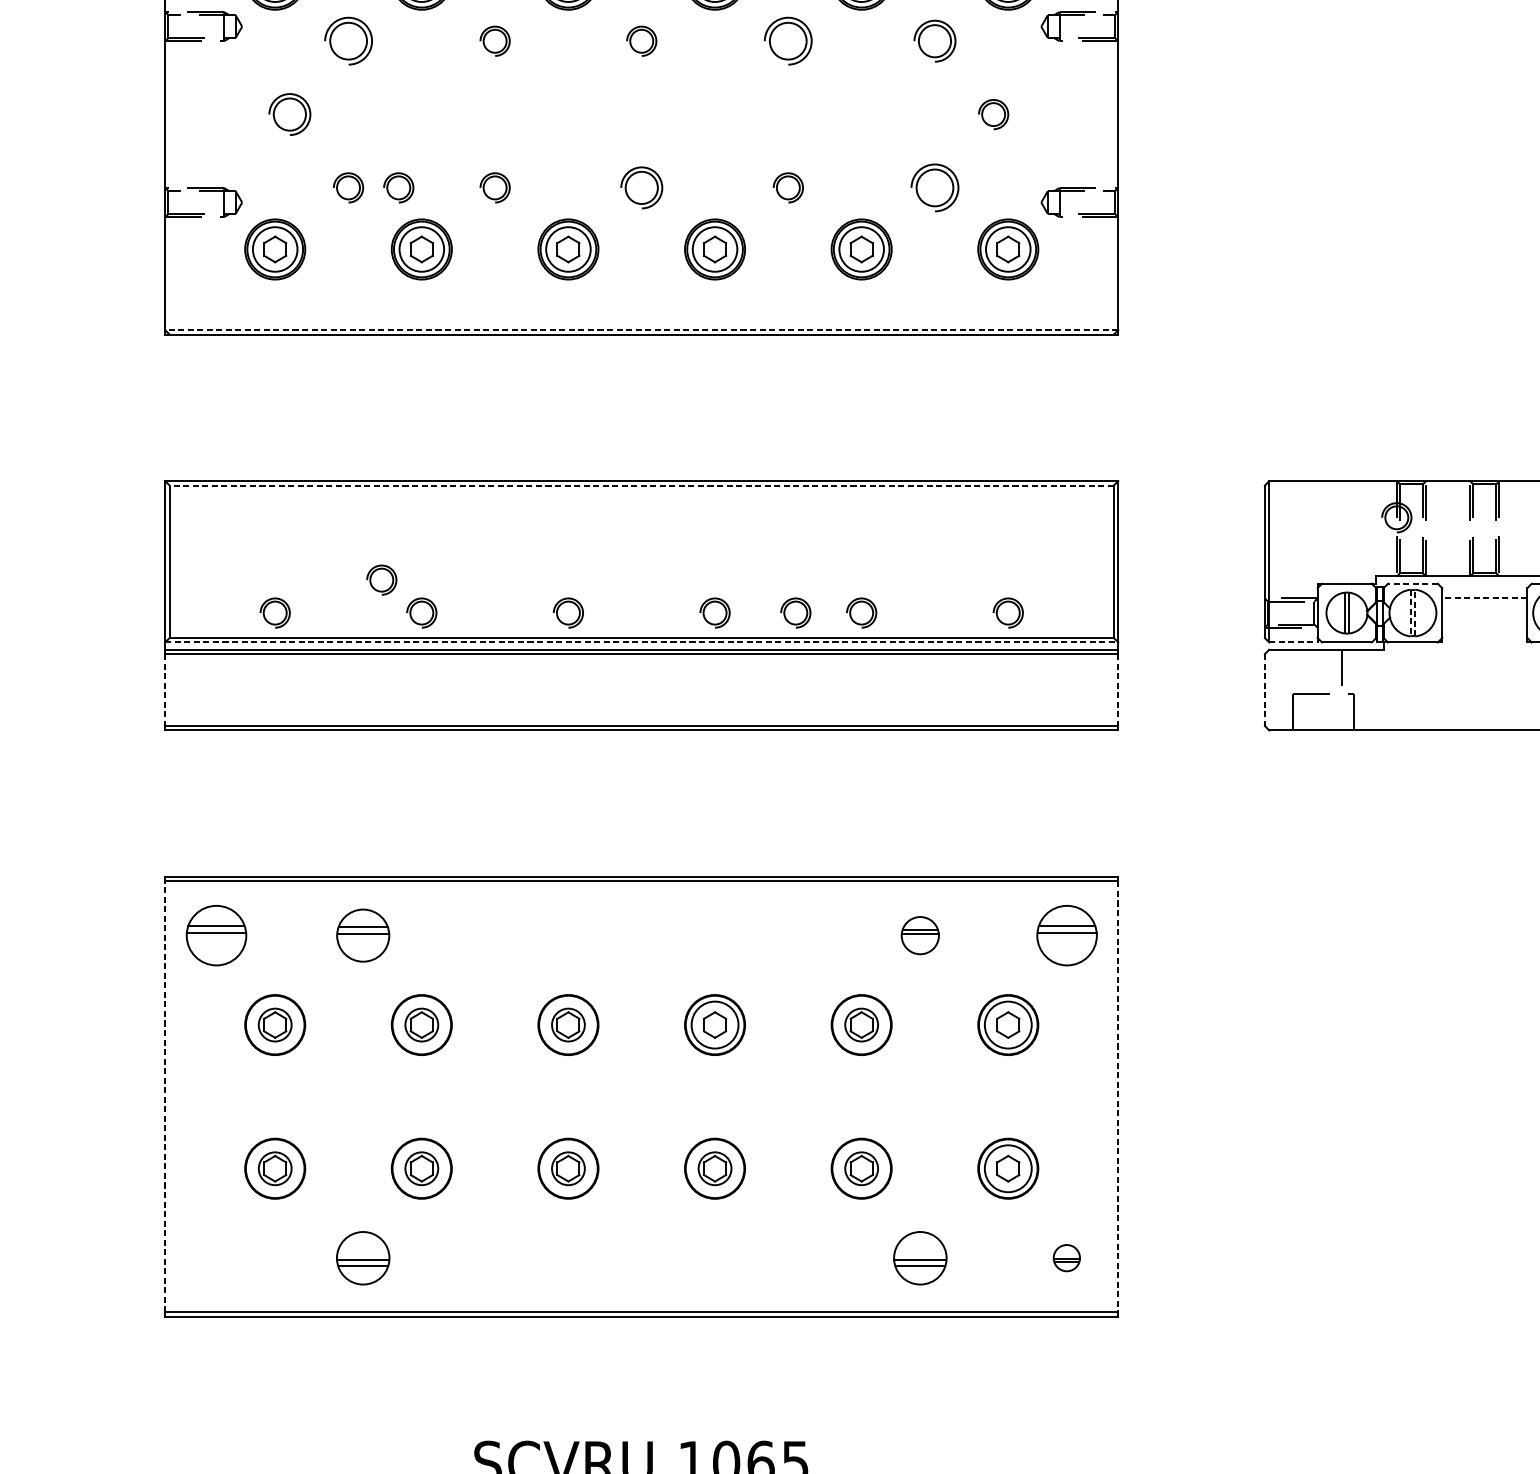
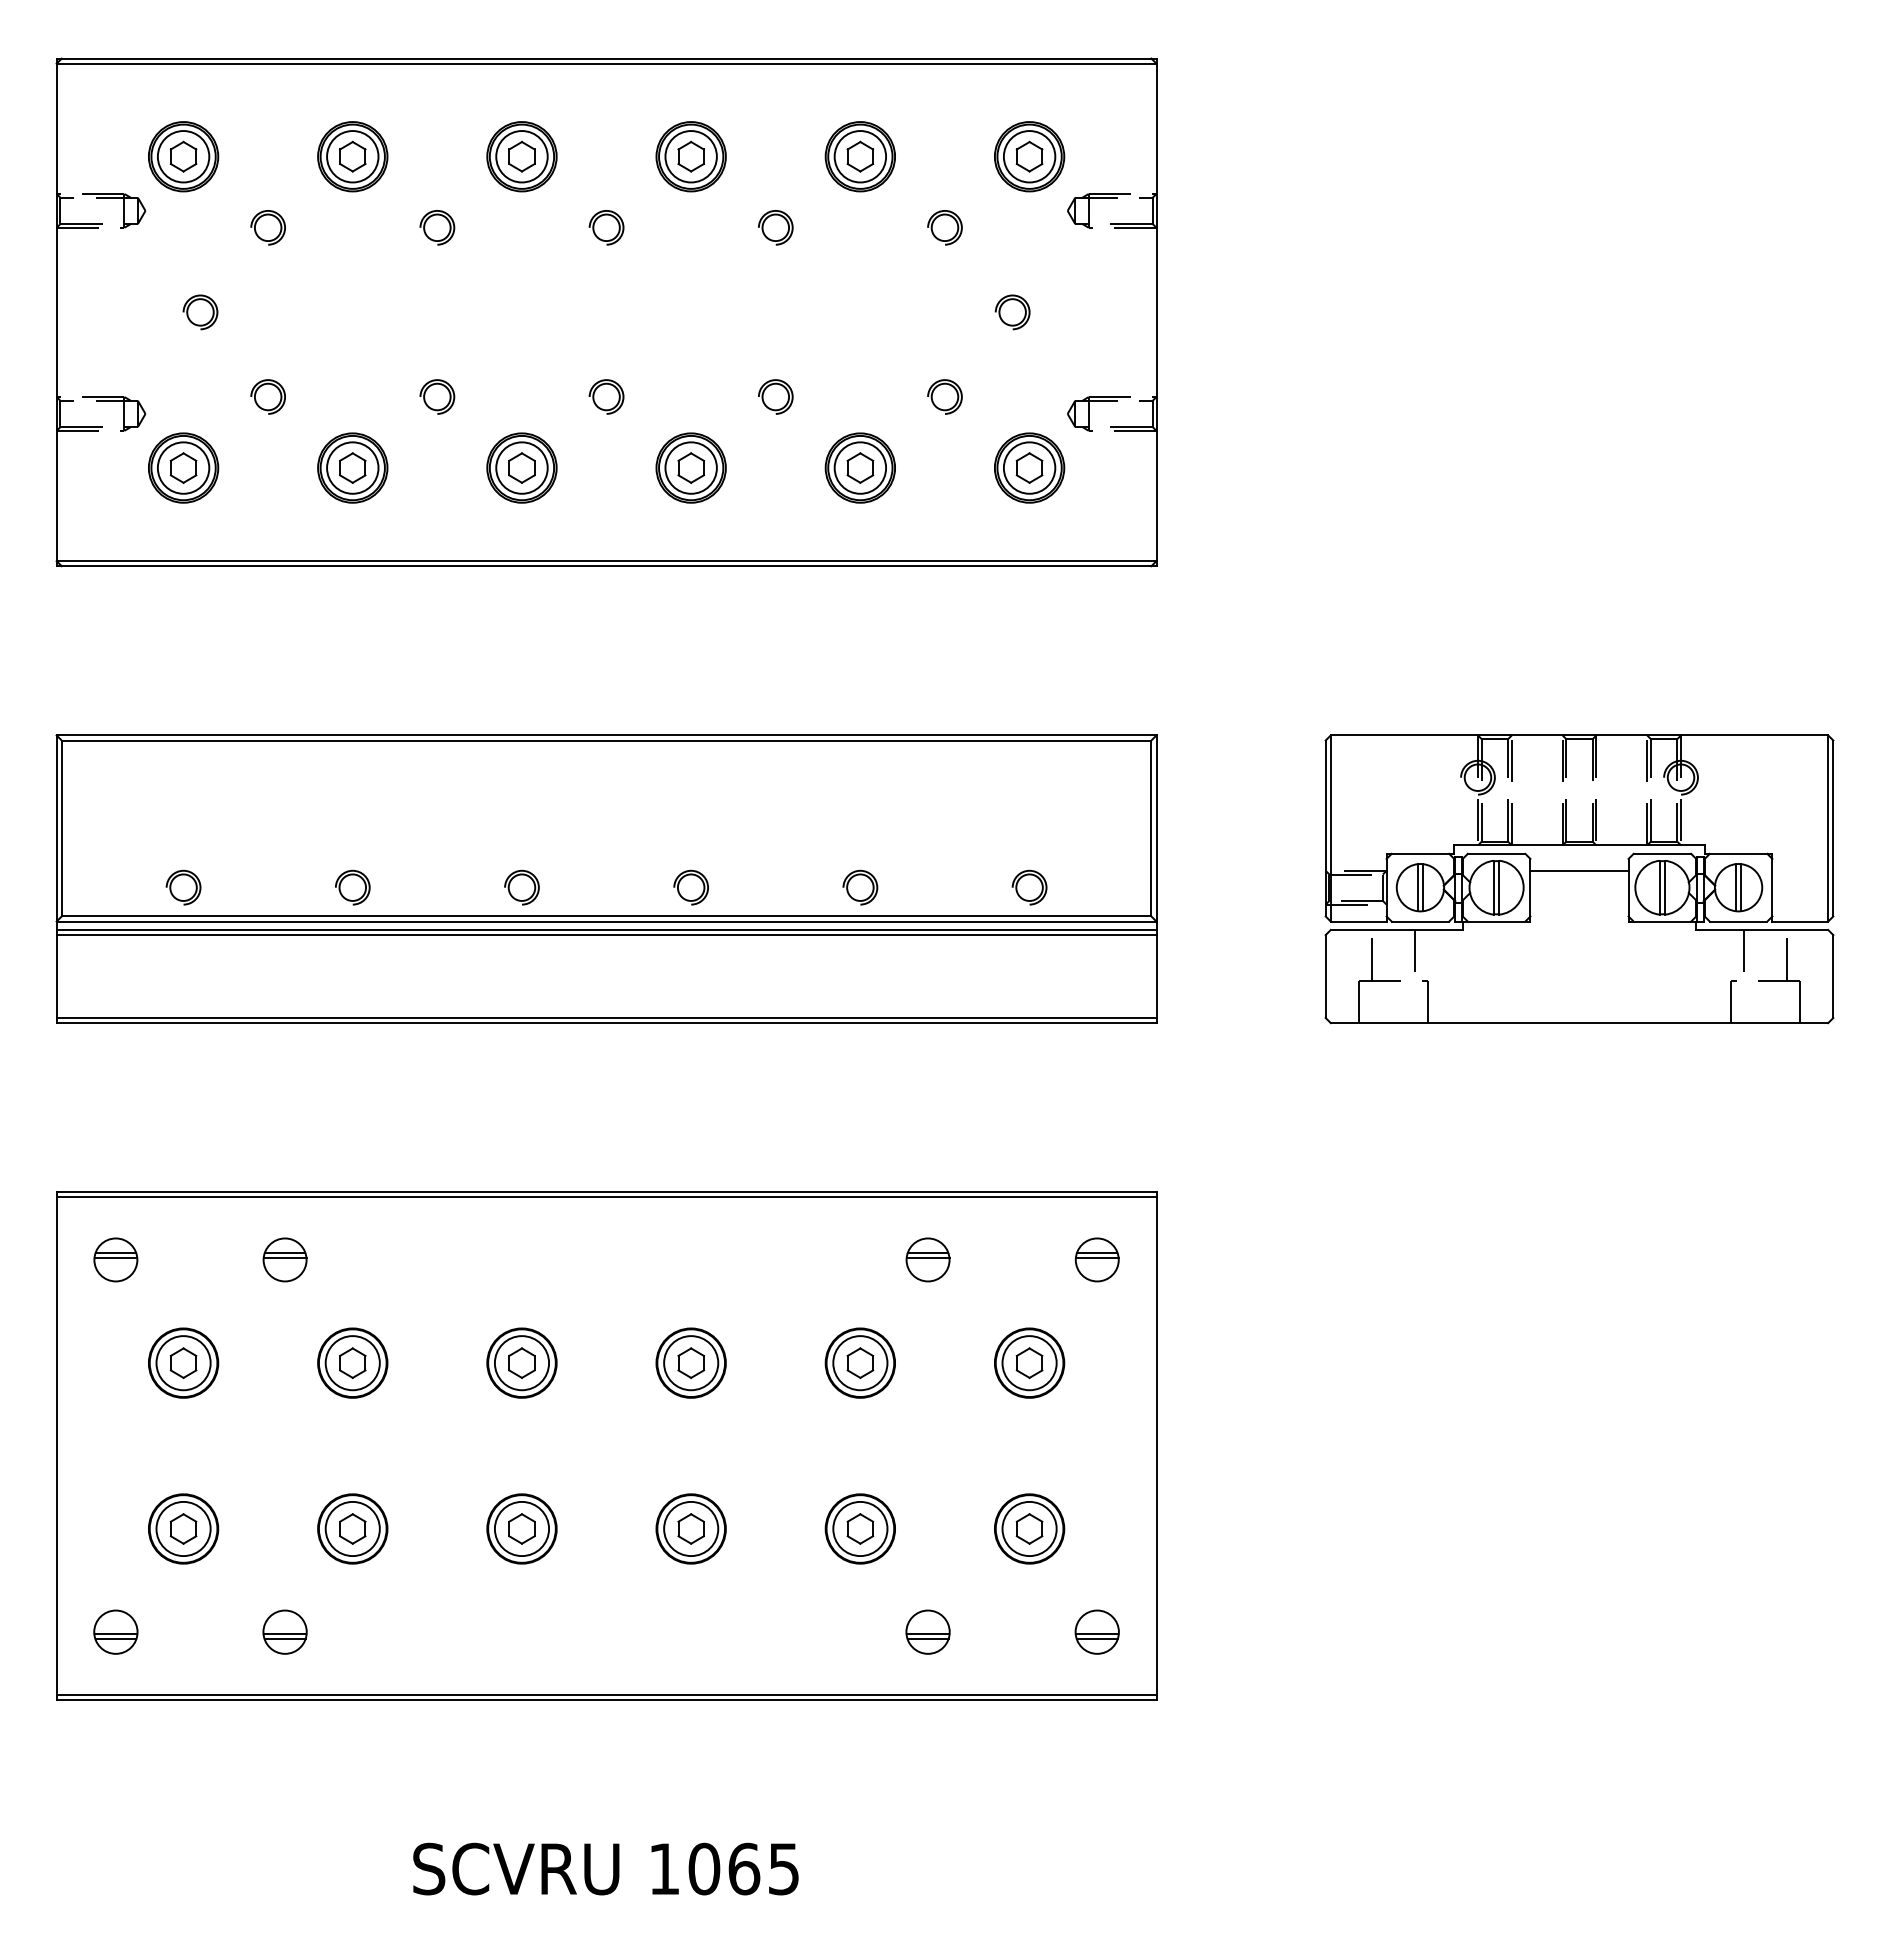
part: (347, 41) -> (267, 227), size x0.62
part: (788, 41) -> (775, 227), size x0.62
part: (934, 41) -> (944, 227), size x0.71
part: (289, 114) -> (200, 312), size x0.71
part: (398, 187) -> (325, 396), removed
part: (641, 187) -> (606, 396), size x0.71
part: (934, 187) -> (944, 396), size x0.62
line: (641, 330) -> (606, 561), dashed -> solid
line: (641, 485) -> (606, 740), dashed -> solid
part: (381, 579) -> (306, 849), removed
line: (1412, 583) -> (1496, 853), dashed -> solid
line: (1484, 598) -> (1579, 870), dashed -> solid
part: (795, 612) -> (784, 887), removed
line: (1410, 612) -> (1493, 887), dashed -> solid
line: (1415, 612) -> (1499, 887), dashed -> solid
line: (641, 642) -> (606, 921), dashed -> solid
line: (1293, 642) -> (1358, 921), dashed -> solid
line: (1304, 671) -> (1371, 955), added
line: (165, 690) -> (56, 977), dashed -> solid
line: (1118, 690) -> (1156, 977), dashed -> solid
line: (1264, 690) -> (1325, 977), dashed -> solid
part: (216, 935) -> (115, 1259), size x0.62
part: (362, 935) -> (284, 1259), size x0.71
part: (1066, 935) -> (1096, 1259), size x0.62
circle: (275, 1025) -> (183, 1363), size x1.43
circle: (421, 1025) -> (352, 1363), size x1.43
circle: (568, 1025) -> (521, 1363), size x1.43
circle: (861, 1025) -> (860, 1363), size x1.43
line: (165, 1097) -> (56, 1446), dashed -> solid
line: (1118, 1097) -> (1156, 1446), dashed -> solid
circle: (275, 1168) -> (183, 1528), size x1.43
circle: (421, 1168) -> (352, 1528), size x1.43
circle: (568, 1168) -> (521, 1528), size x1.43
circle: (715, 1168) -> (691, 1528), size x1.43
circle: (861, 1168) -> (860, 1528), size x1.43
part: (216, 1257) -> (115, 1631), added
part: (362, 1257) -> (284, 1631), size x0.71
part: (919, 1257) -> (927, 1631), size x0.71
part: (1066, 1257) -> (1096, 1631), size x1.43

